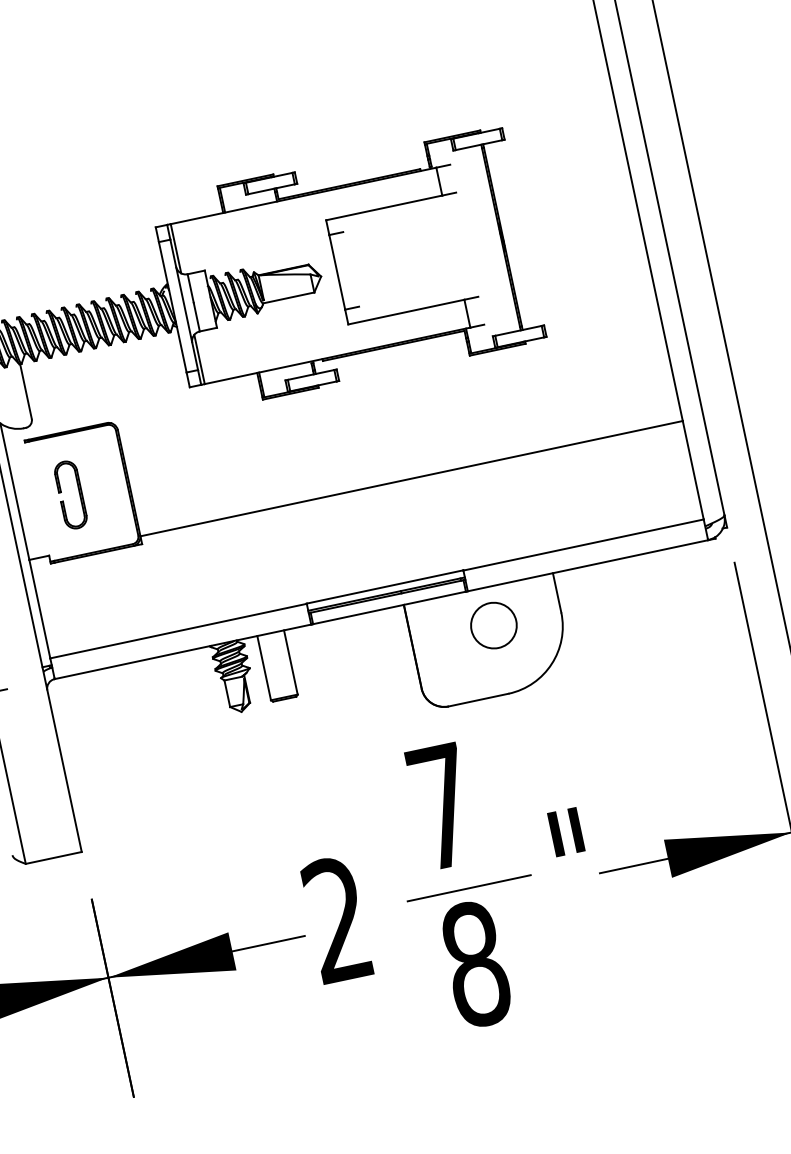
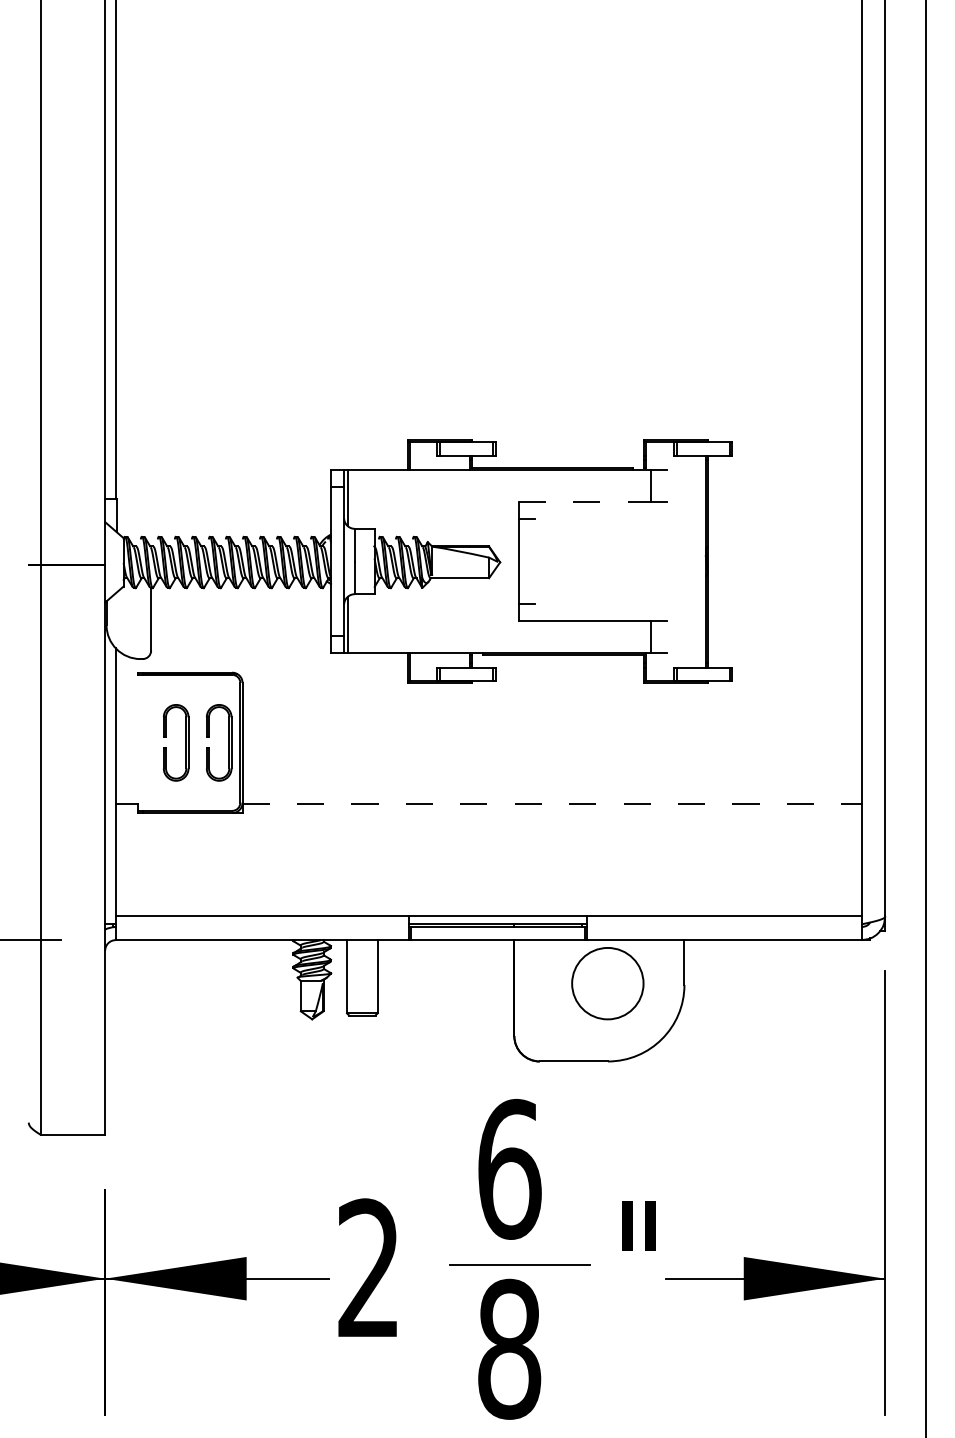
line: (384, 208) -> (585, 502), solid -> dashed
line: (412, 478) -> (552, 804), solid -> dashed
part: (116, 484) -> (228, 742), added
circle: (493, 625) -> (607, 983), size x1.4
text: (442, 805) -> (509, 1168), 7 -> 6

